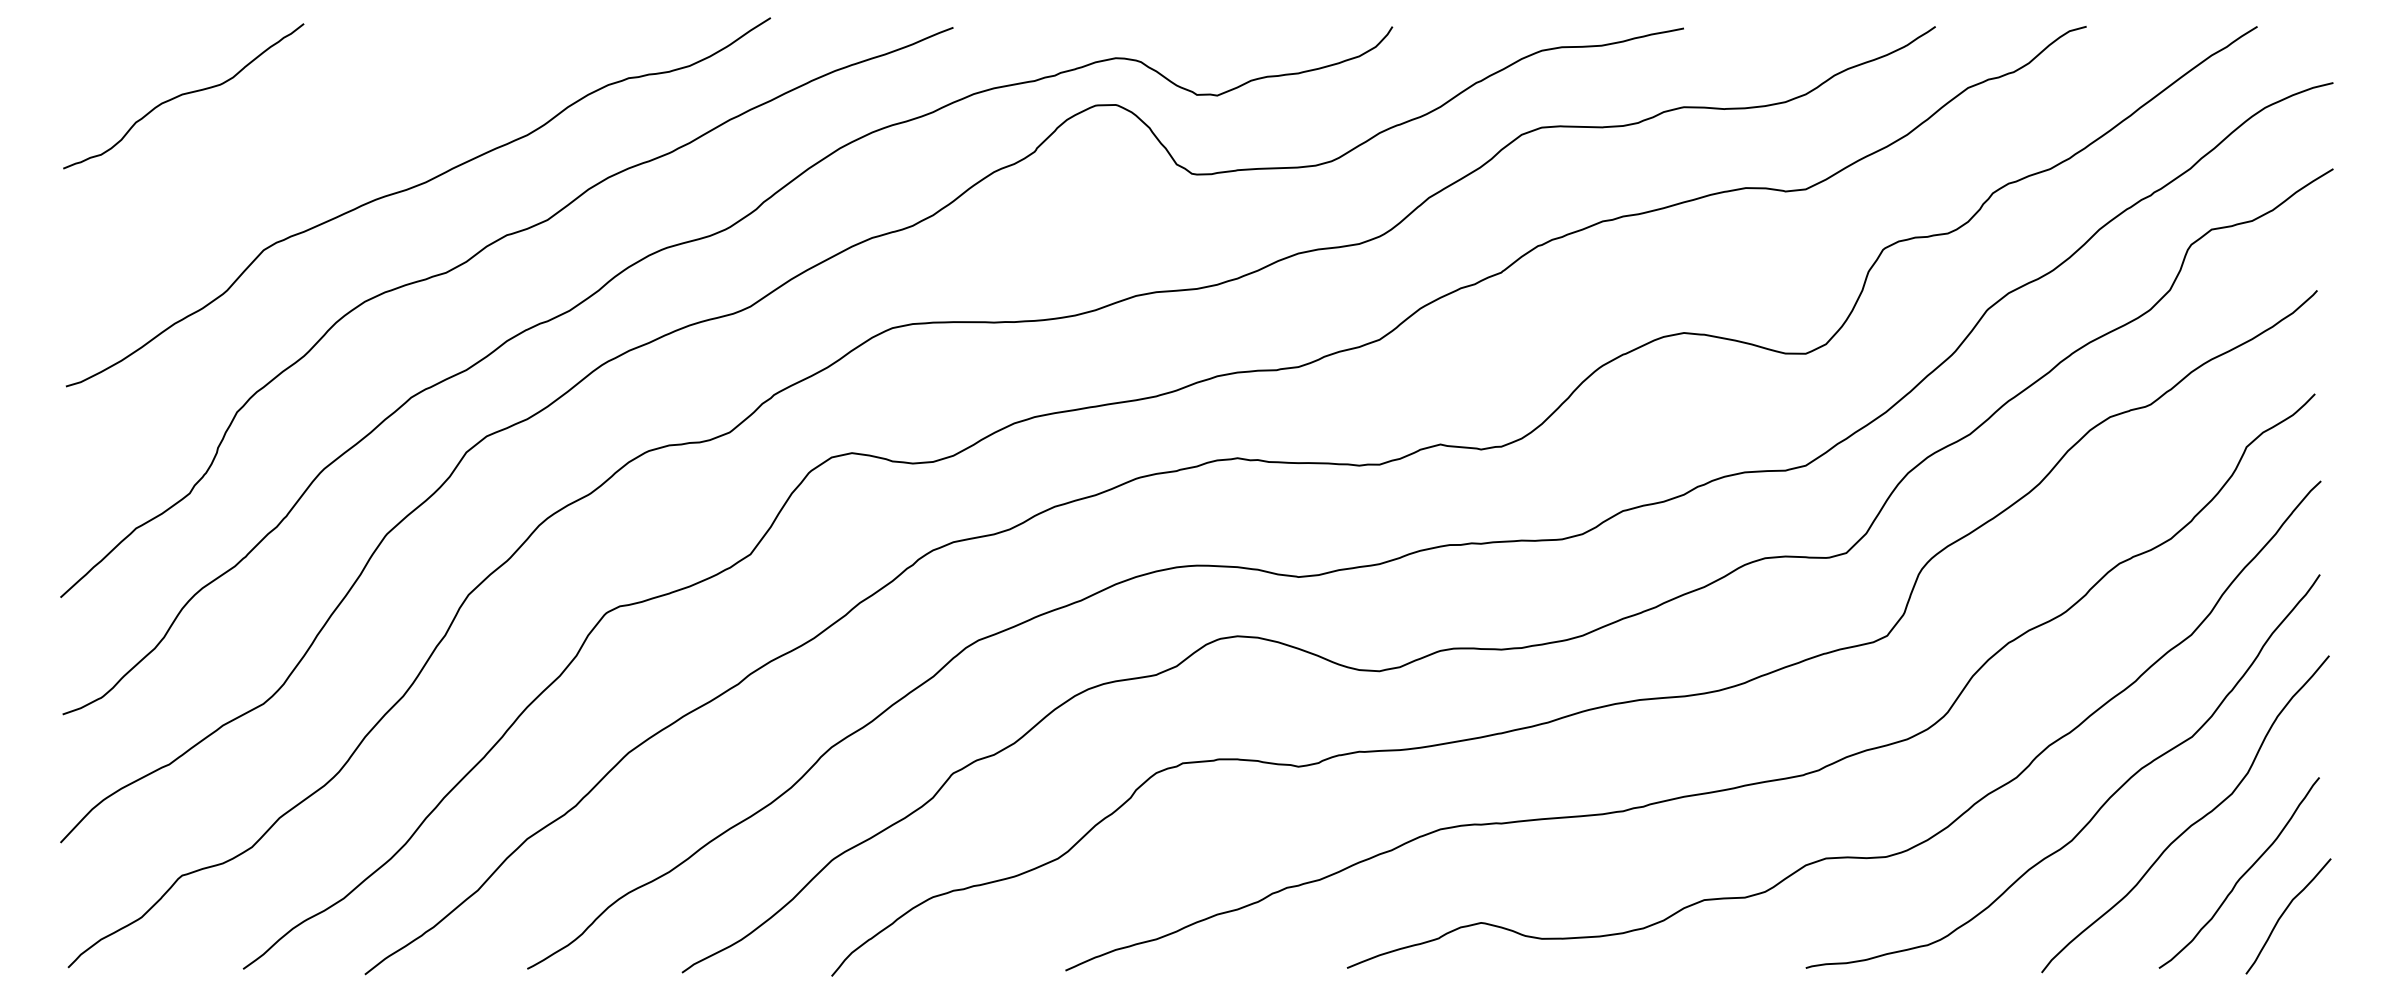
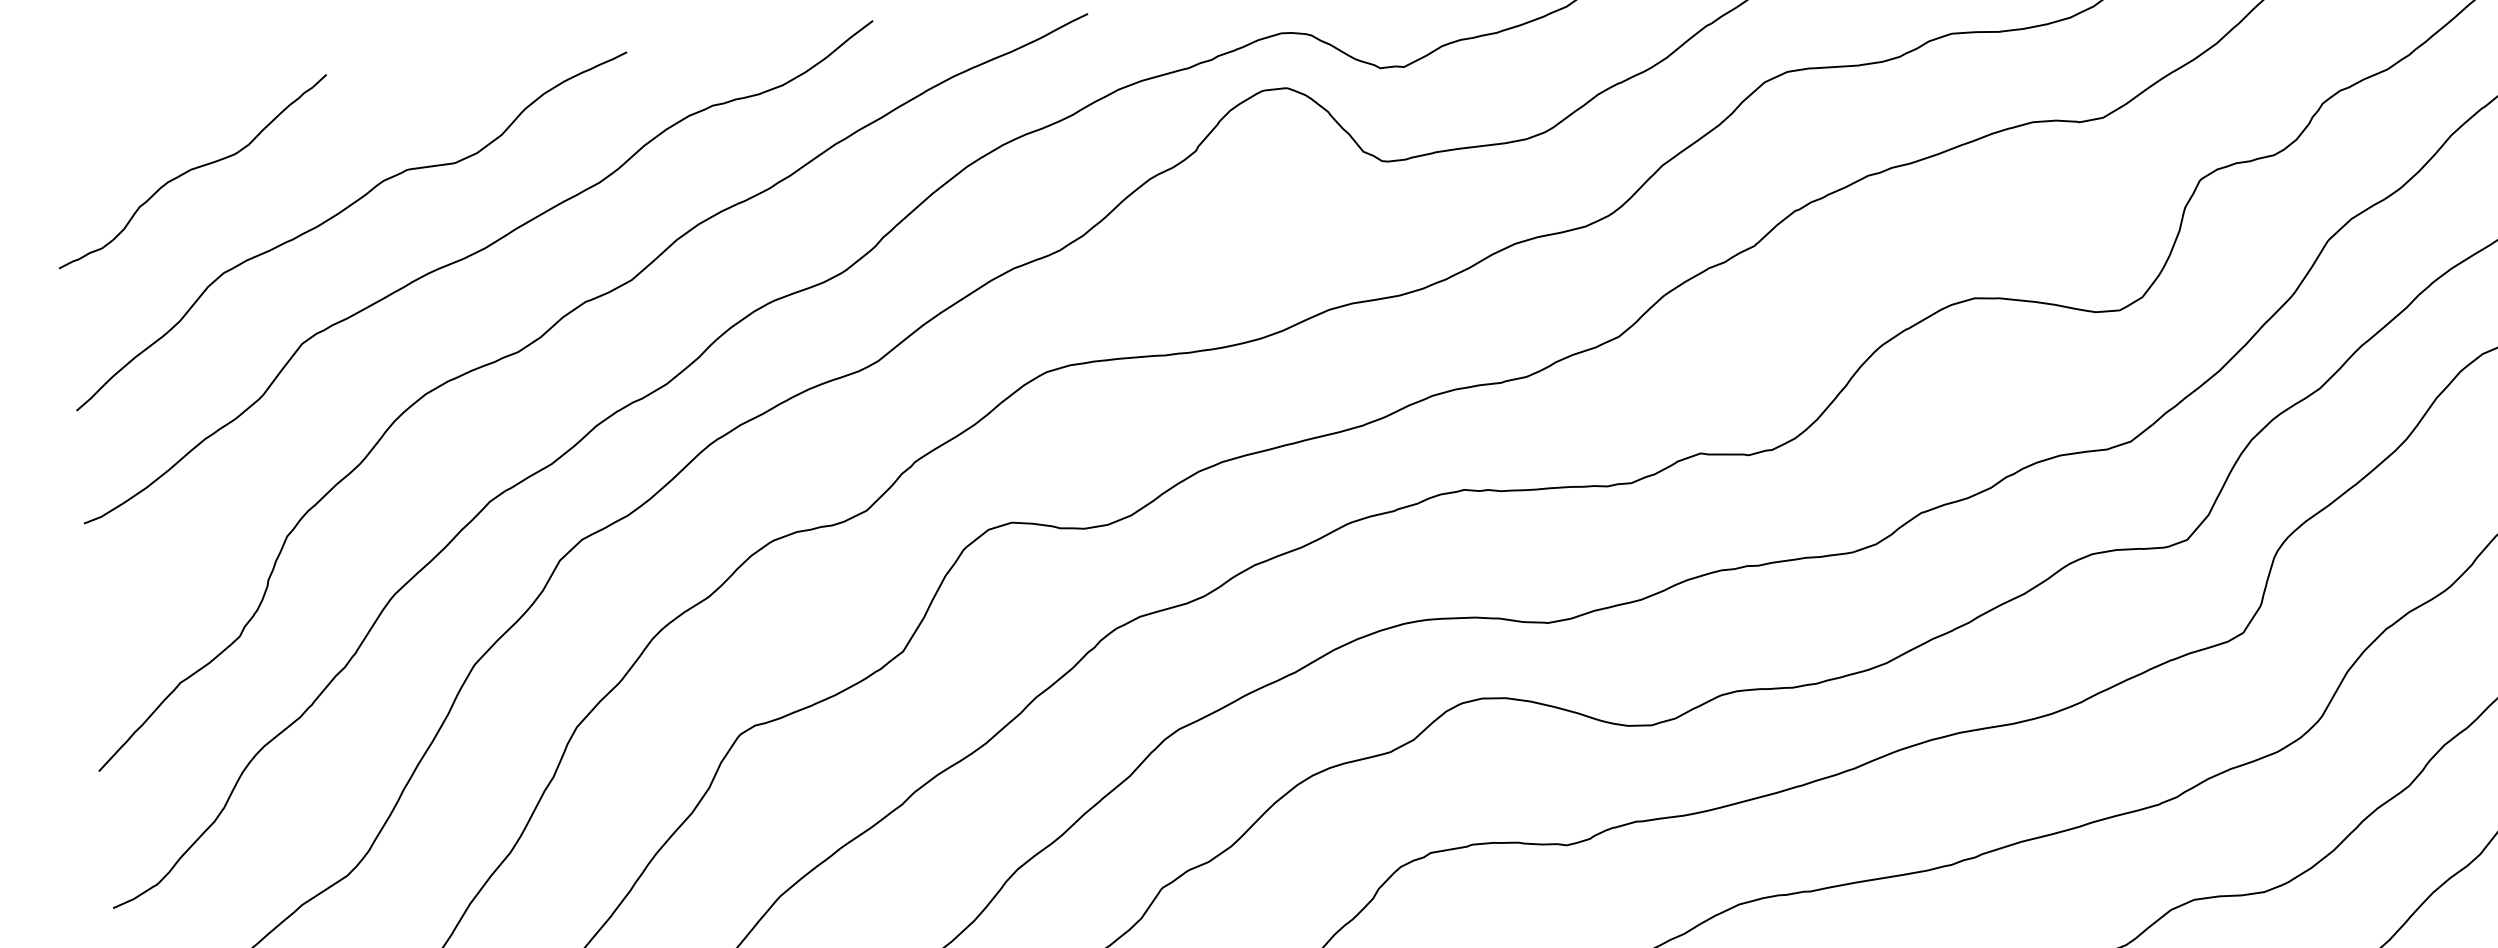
curve: (306, 142) -> (341, 213), added

